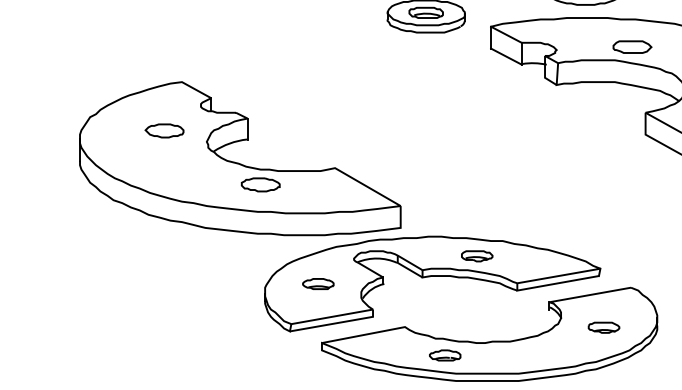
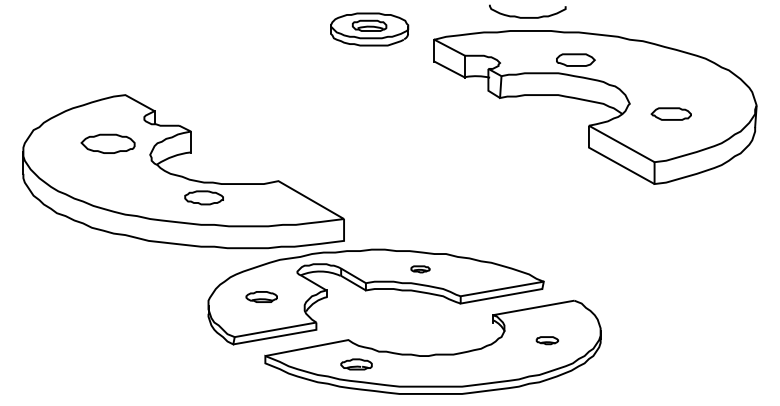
part: (164, 130) -> (107, 143), size x1.4
part: (477, 256) -> (420, 269), size x0.6
part: (604, 327) -> (547, 340), size x0.7
part: (445, 355) -> (356, 364), moved

